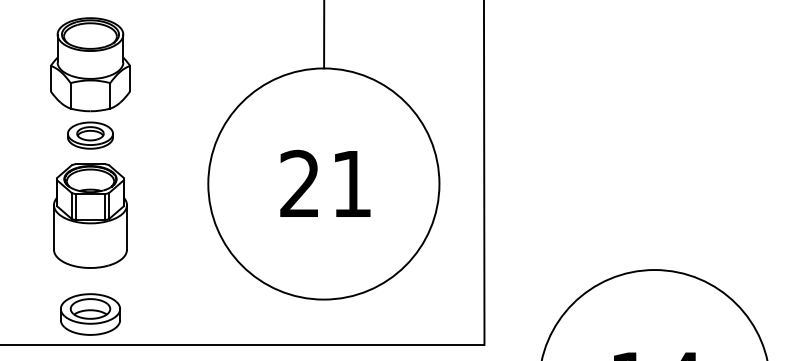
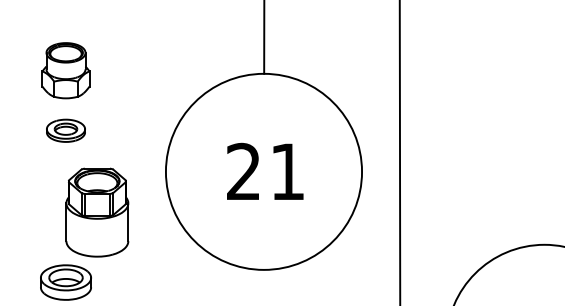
part: (90, 64) -> (66, 70), size x0.7
part: (90, 215) -> (97, 212), moved

